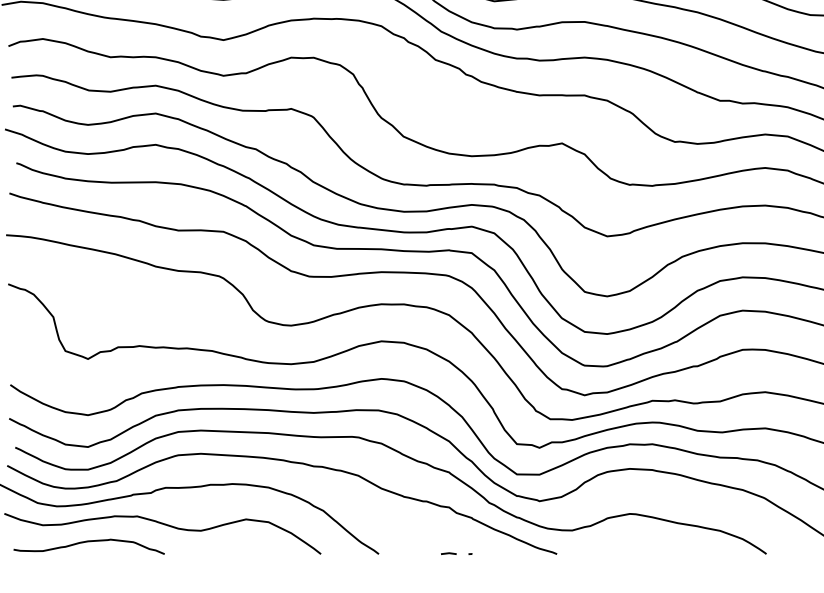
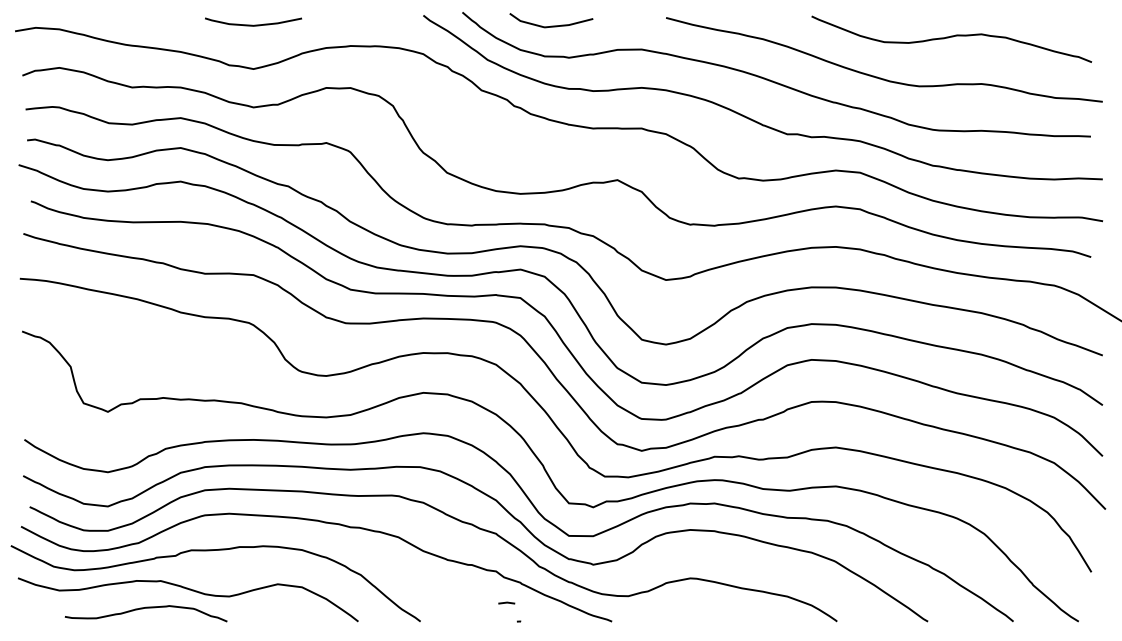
curve: (88, 541) -> (145, 608), moved
line: (448, 553) -> (506, 602), moved

